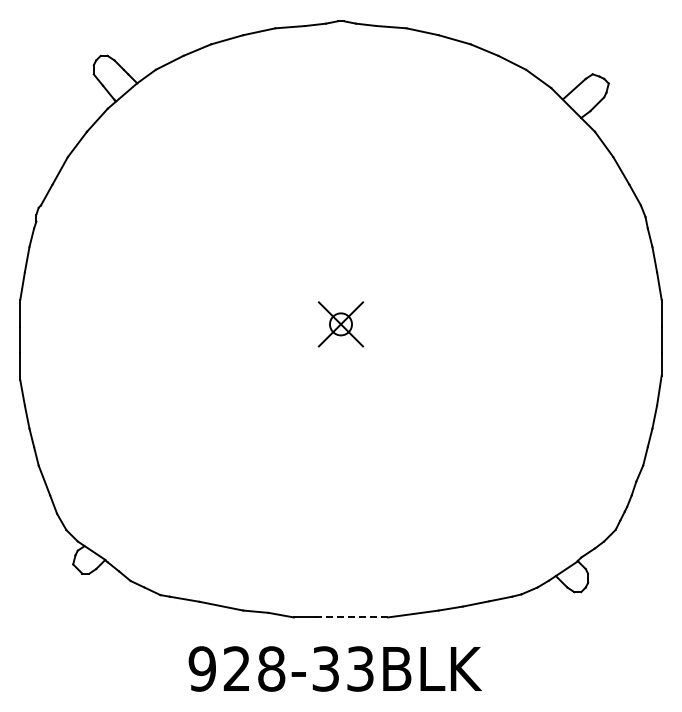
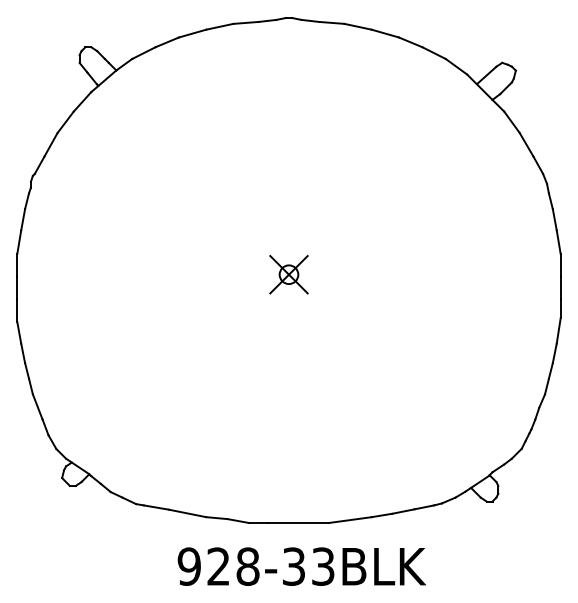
line: (351, 617) -> (297, 523), dashed -> solid
text: (334, 668) -> (301, 566), moved

